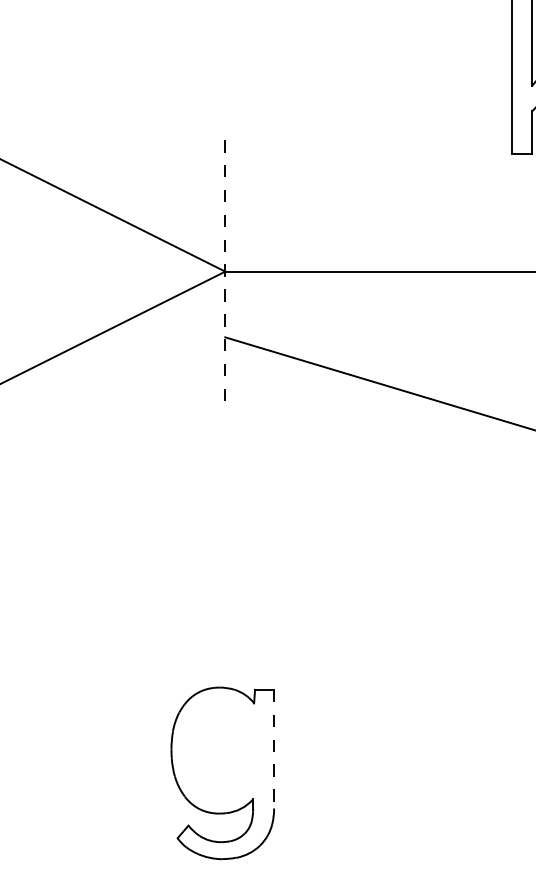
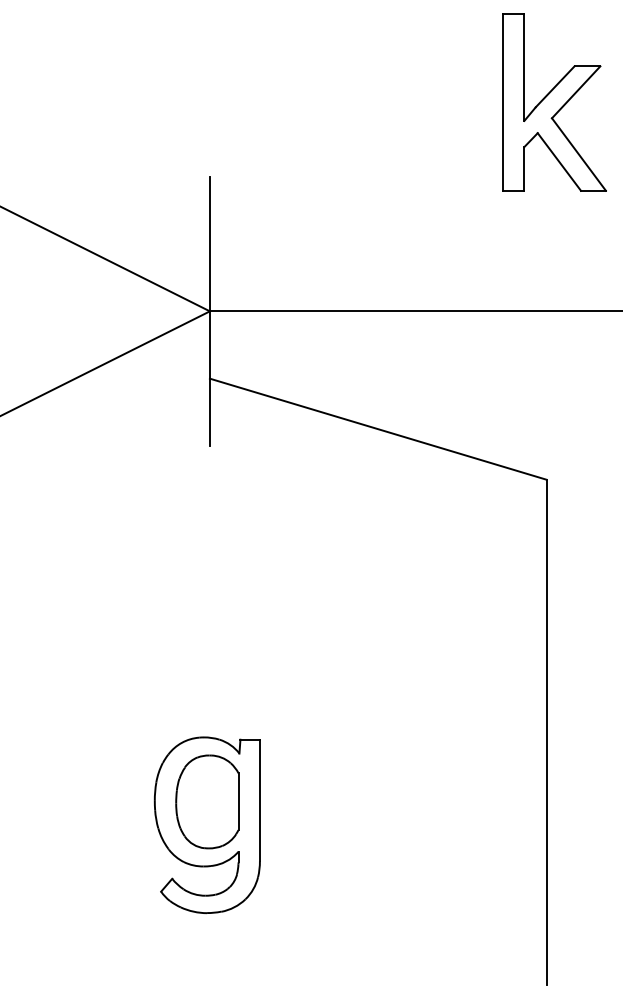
line: (224, 271) -> (209, 311), dashed -> solid
line: (273, 749) -> (259, 800), dashed -> solid
part: (222, 750) -> (207, 801), added

